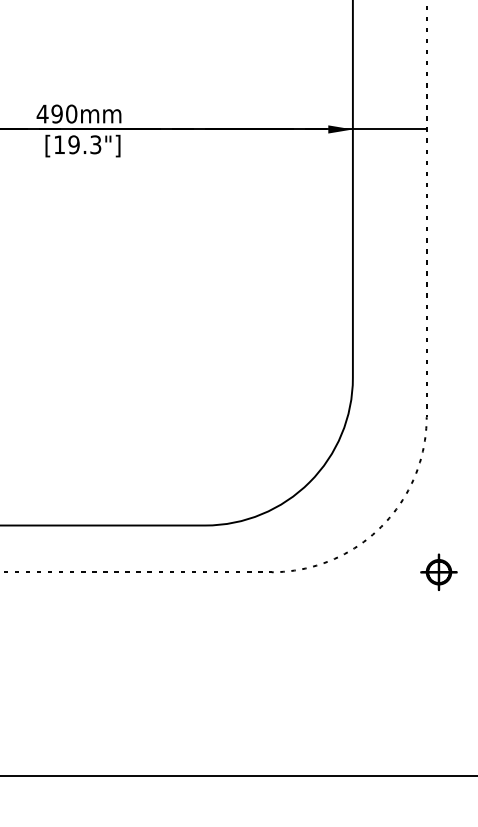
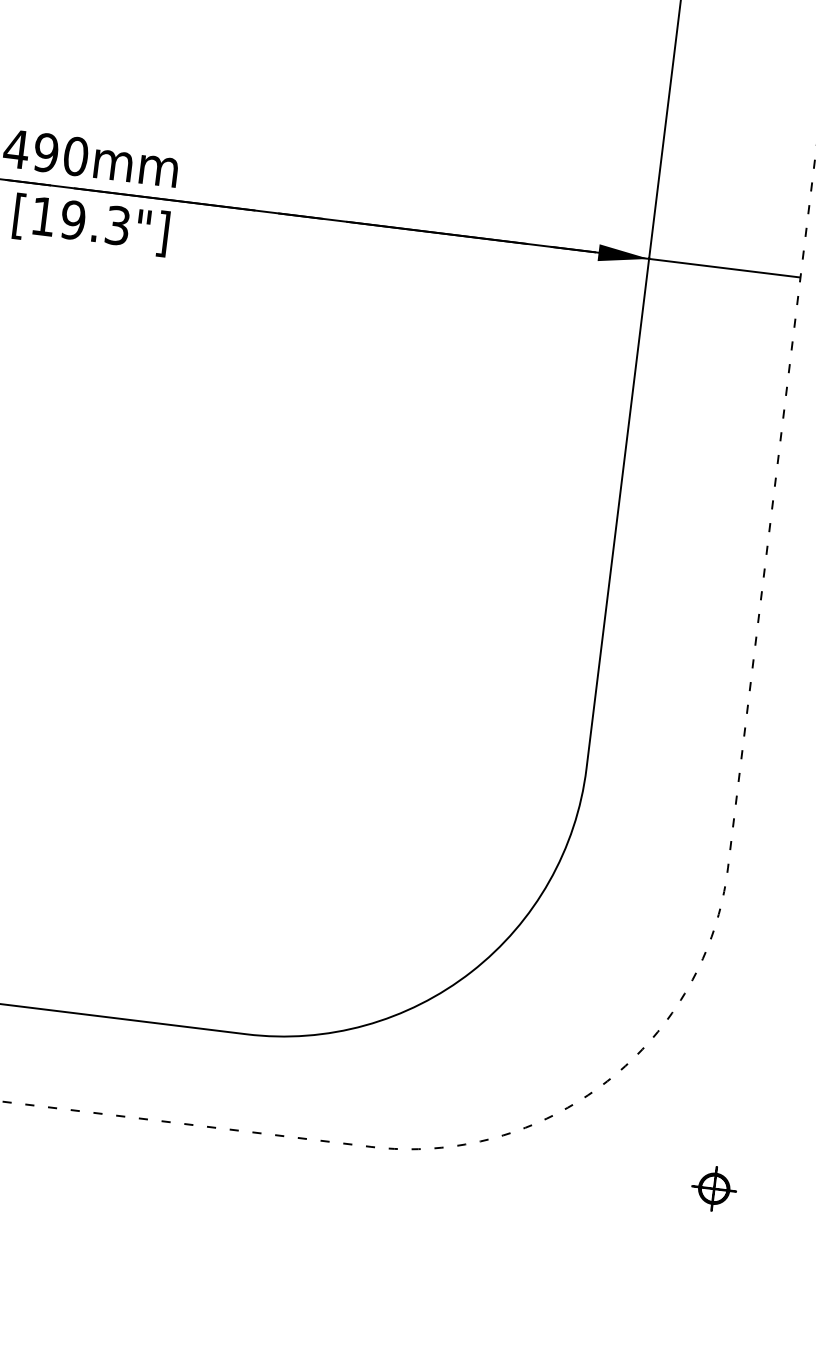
part: (438, 571) -> (713, 1187), size x0.6

